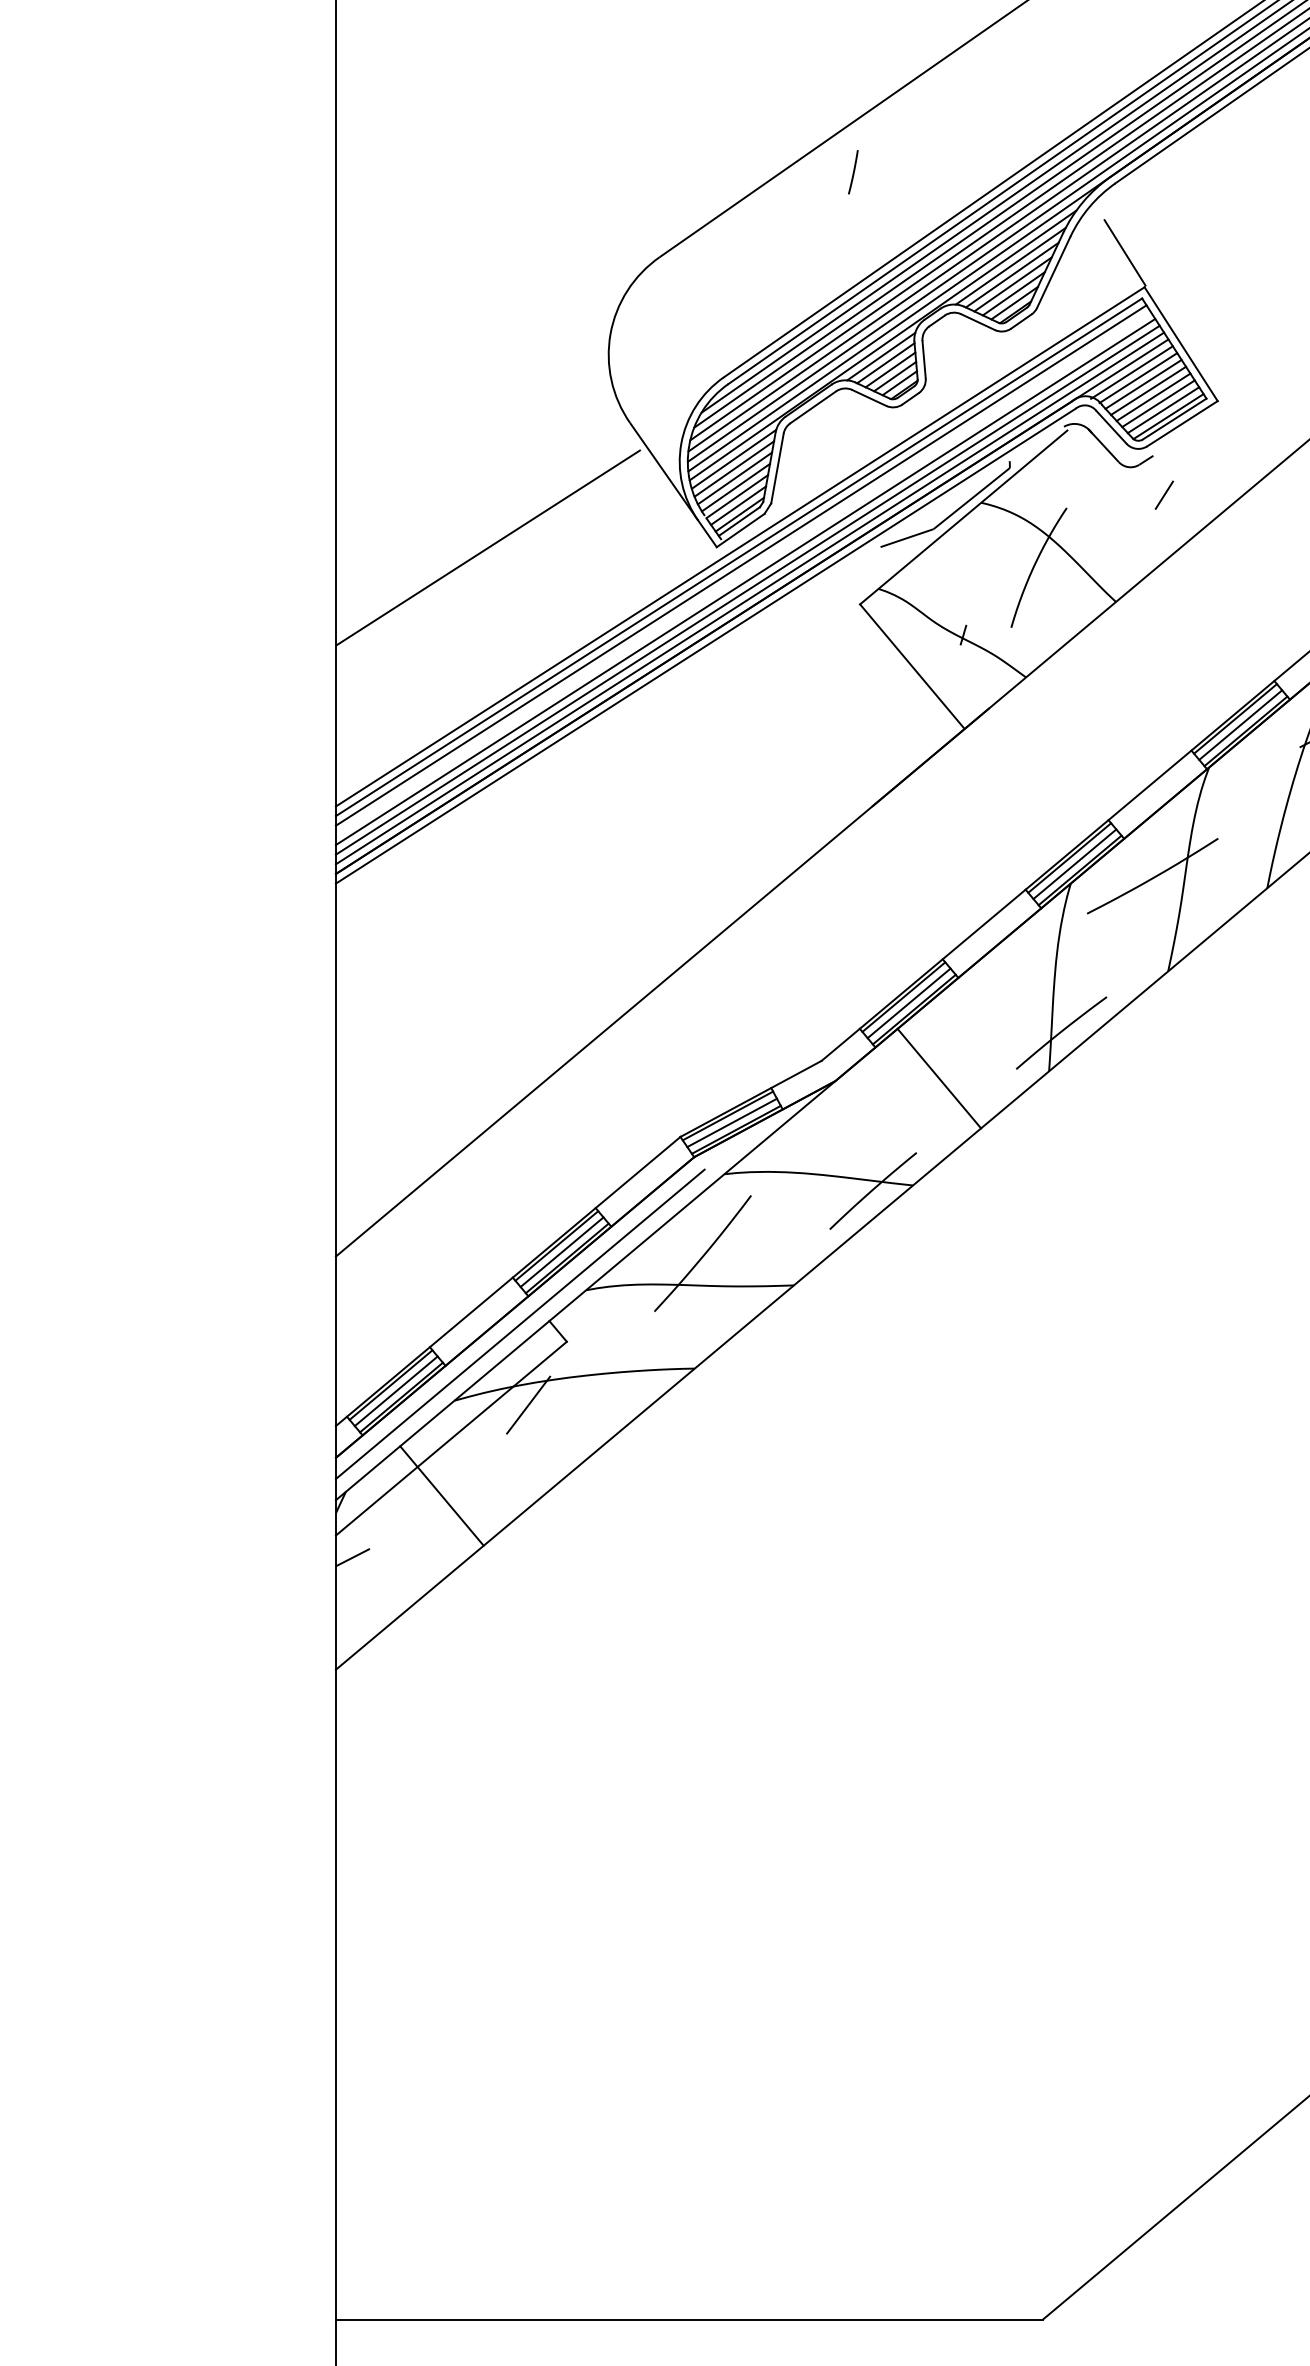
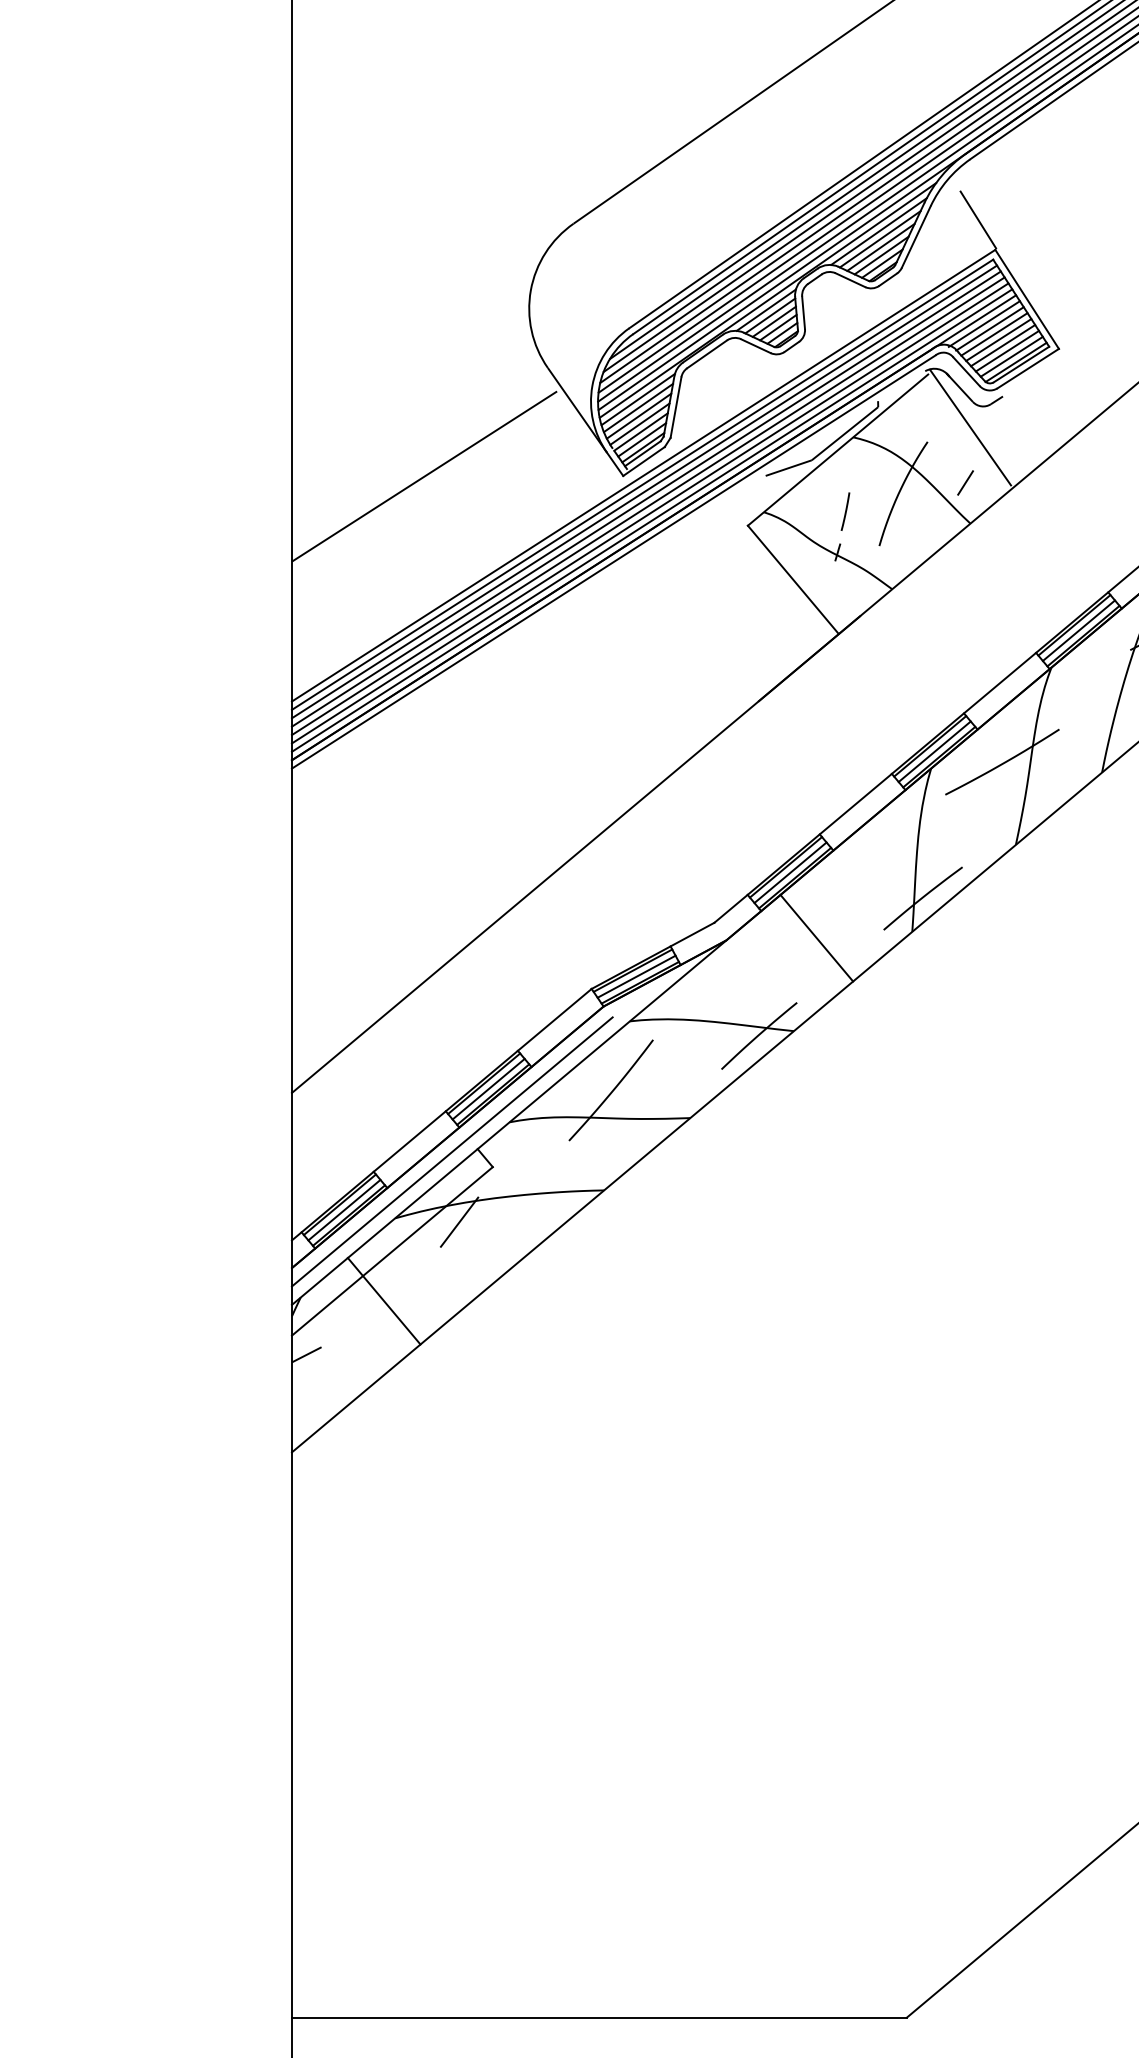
line: (853, 172) -> (845, 511), moved
line: (1115, 491) -> (970, 427), added
line: (1163, 494) -> (964, 482), moved
line: (742, 573) -> (645, 498), added

